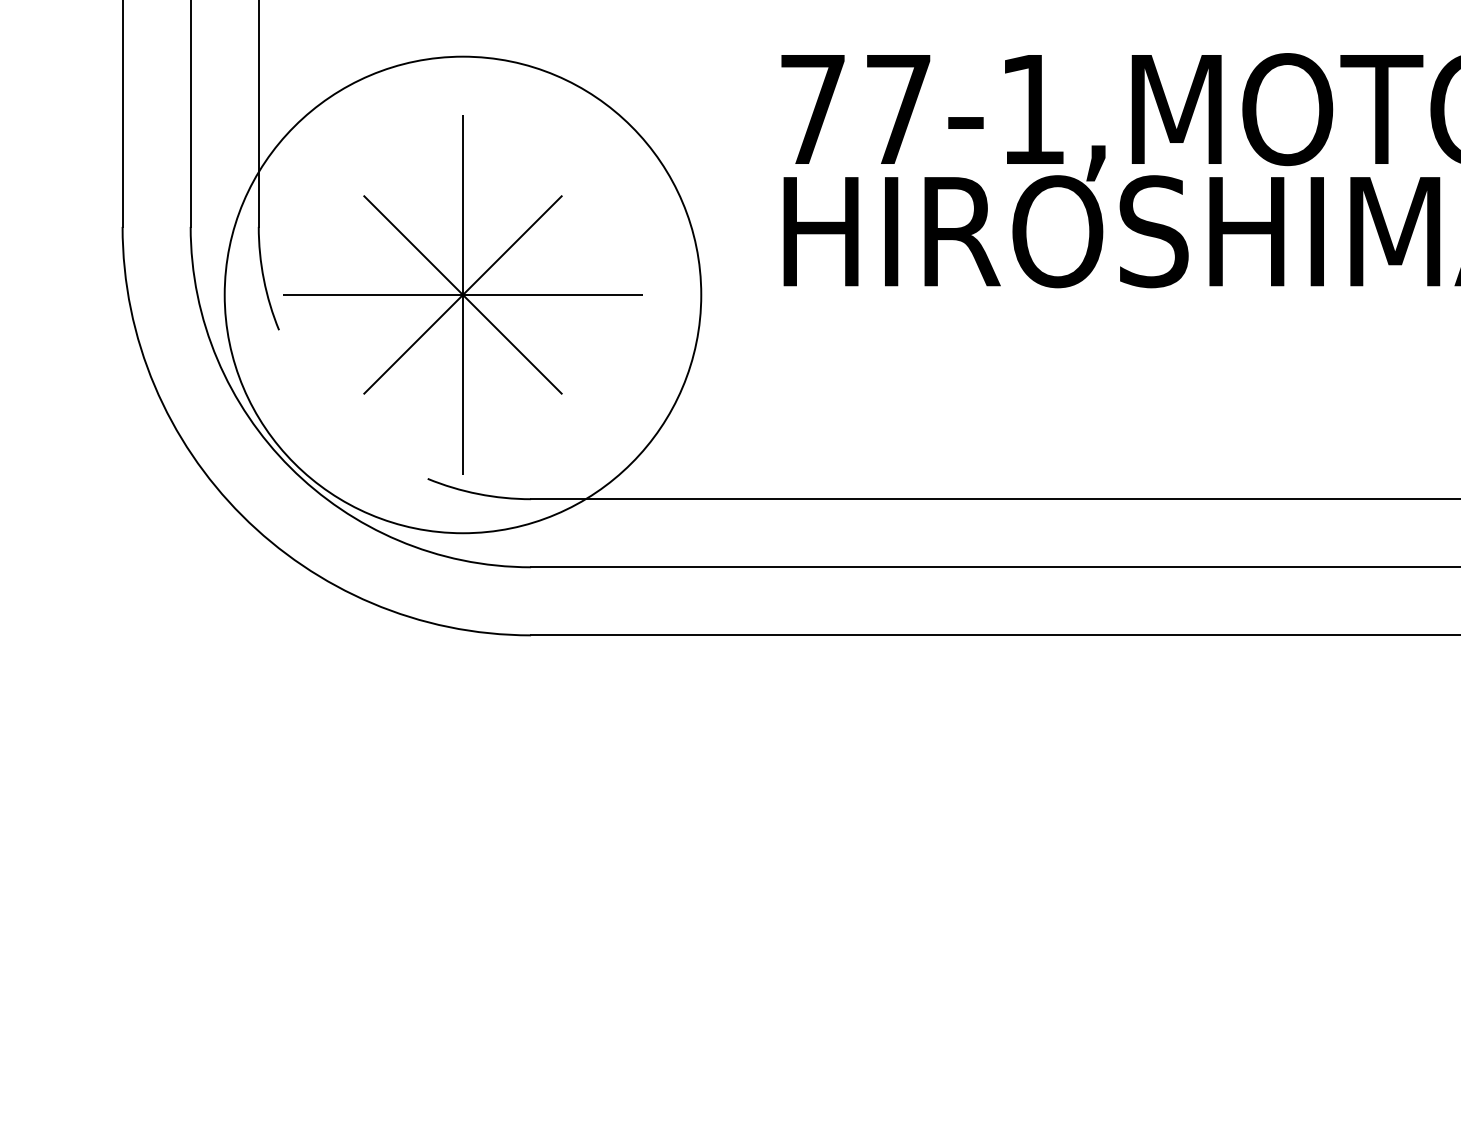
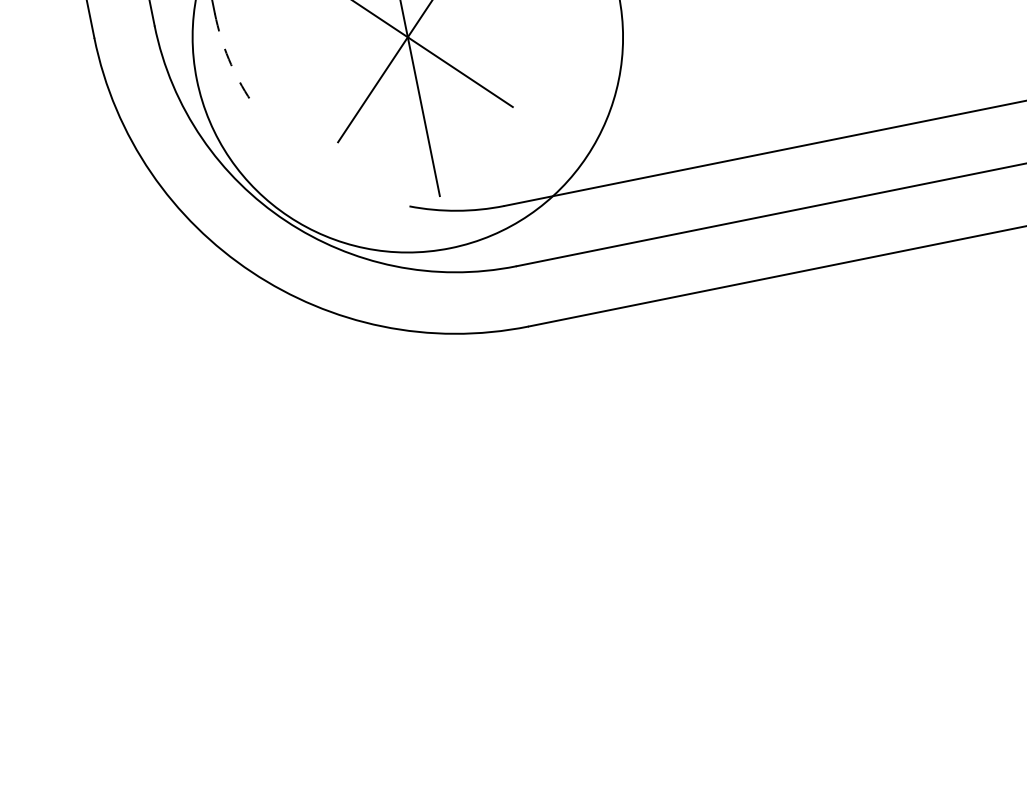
arc: (263, 279) -> (228, 59), solid -> dashed
line: (462, 294) -> (407, 36), removed

